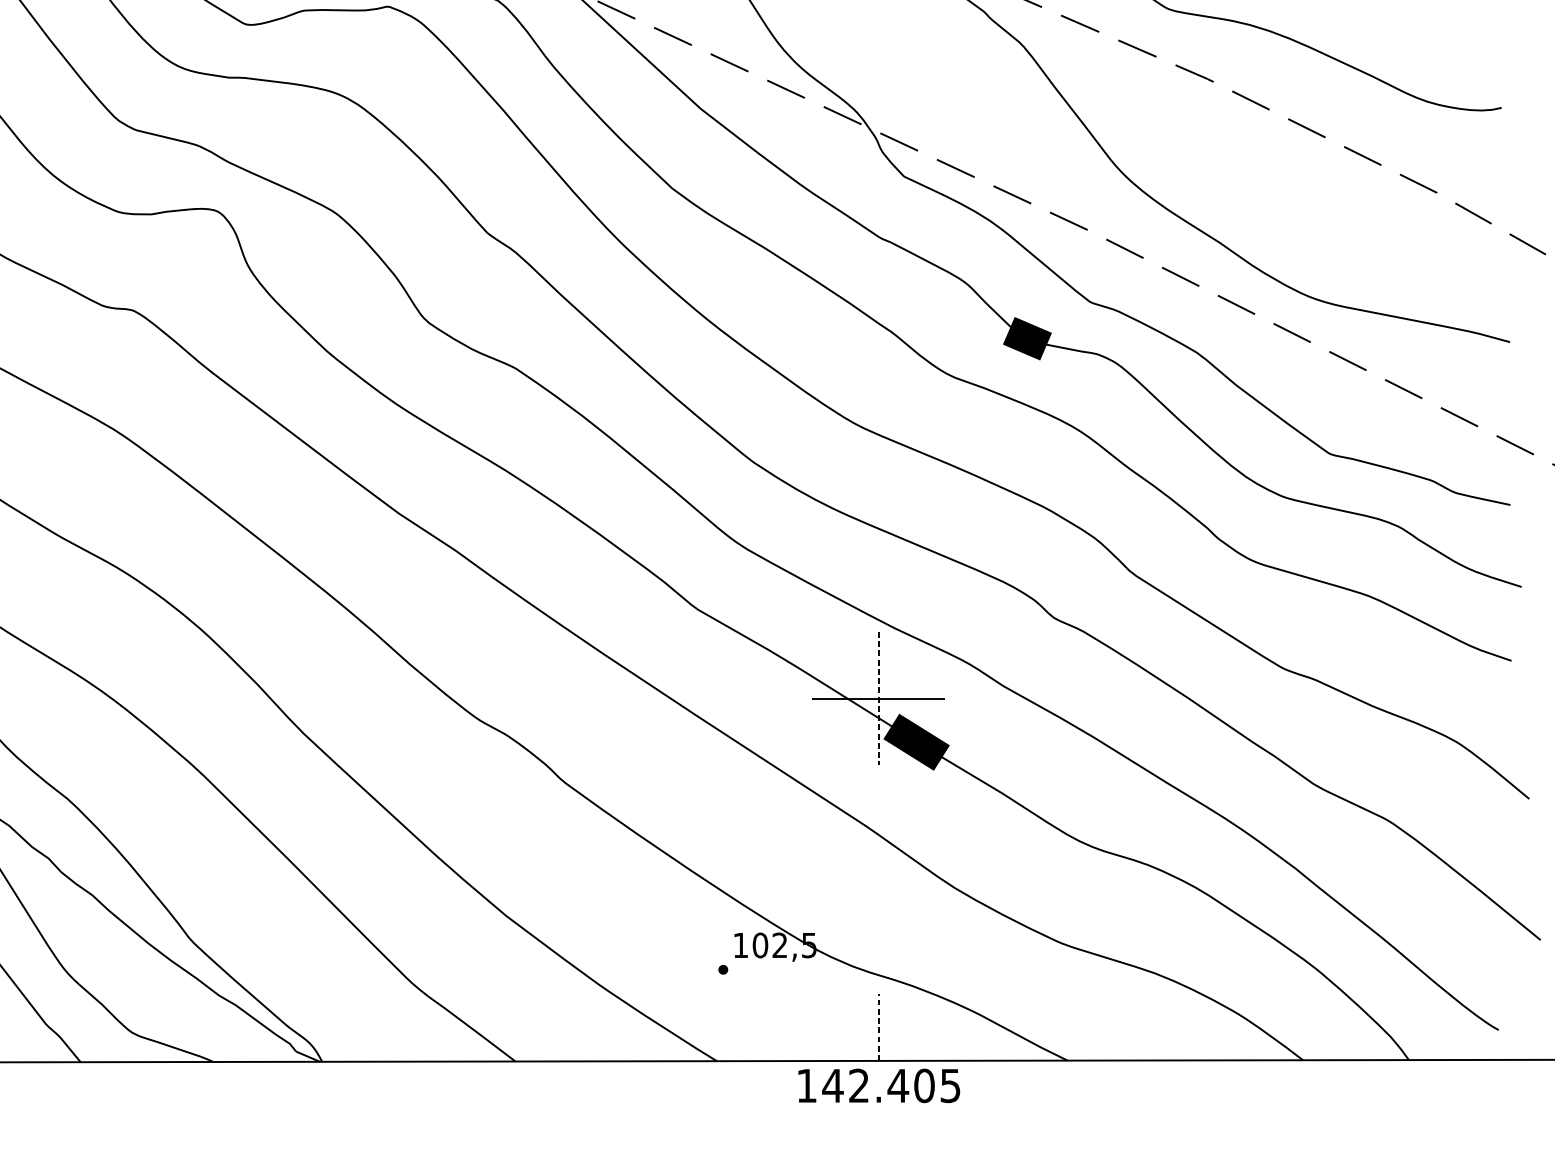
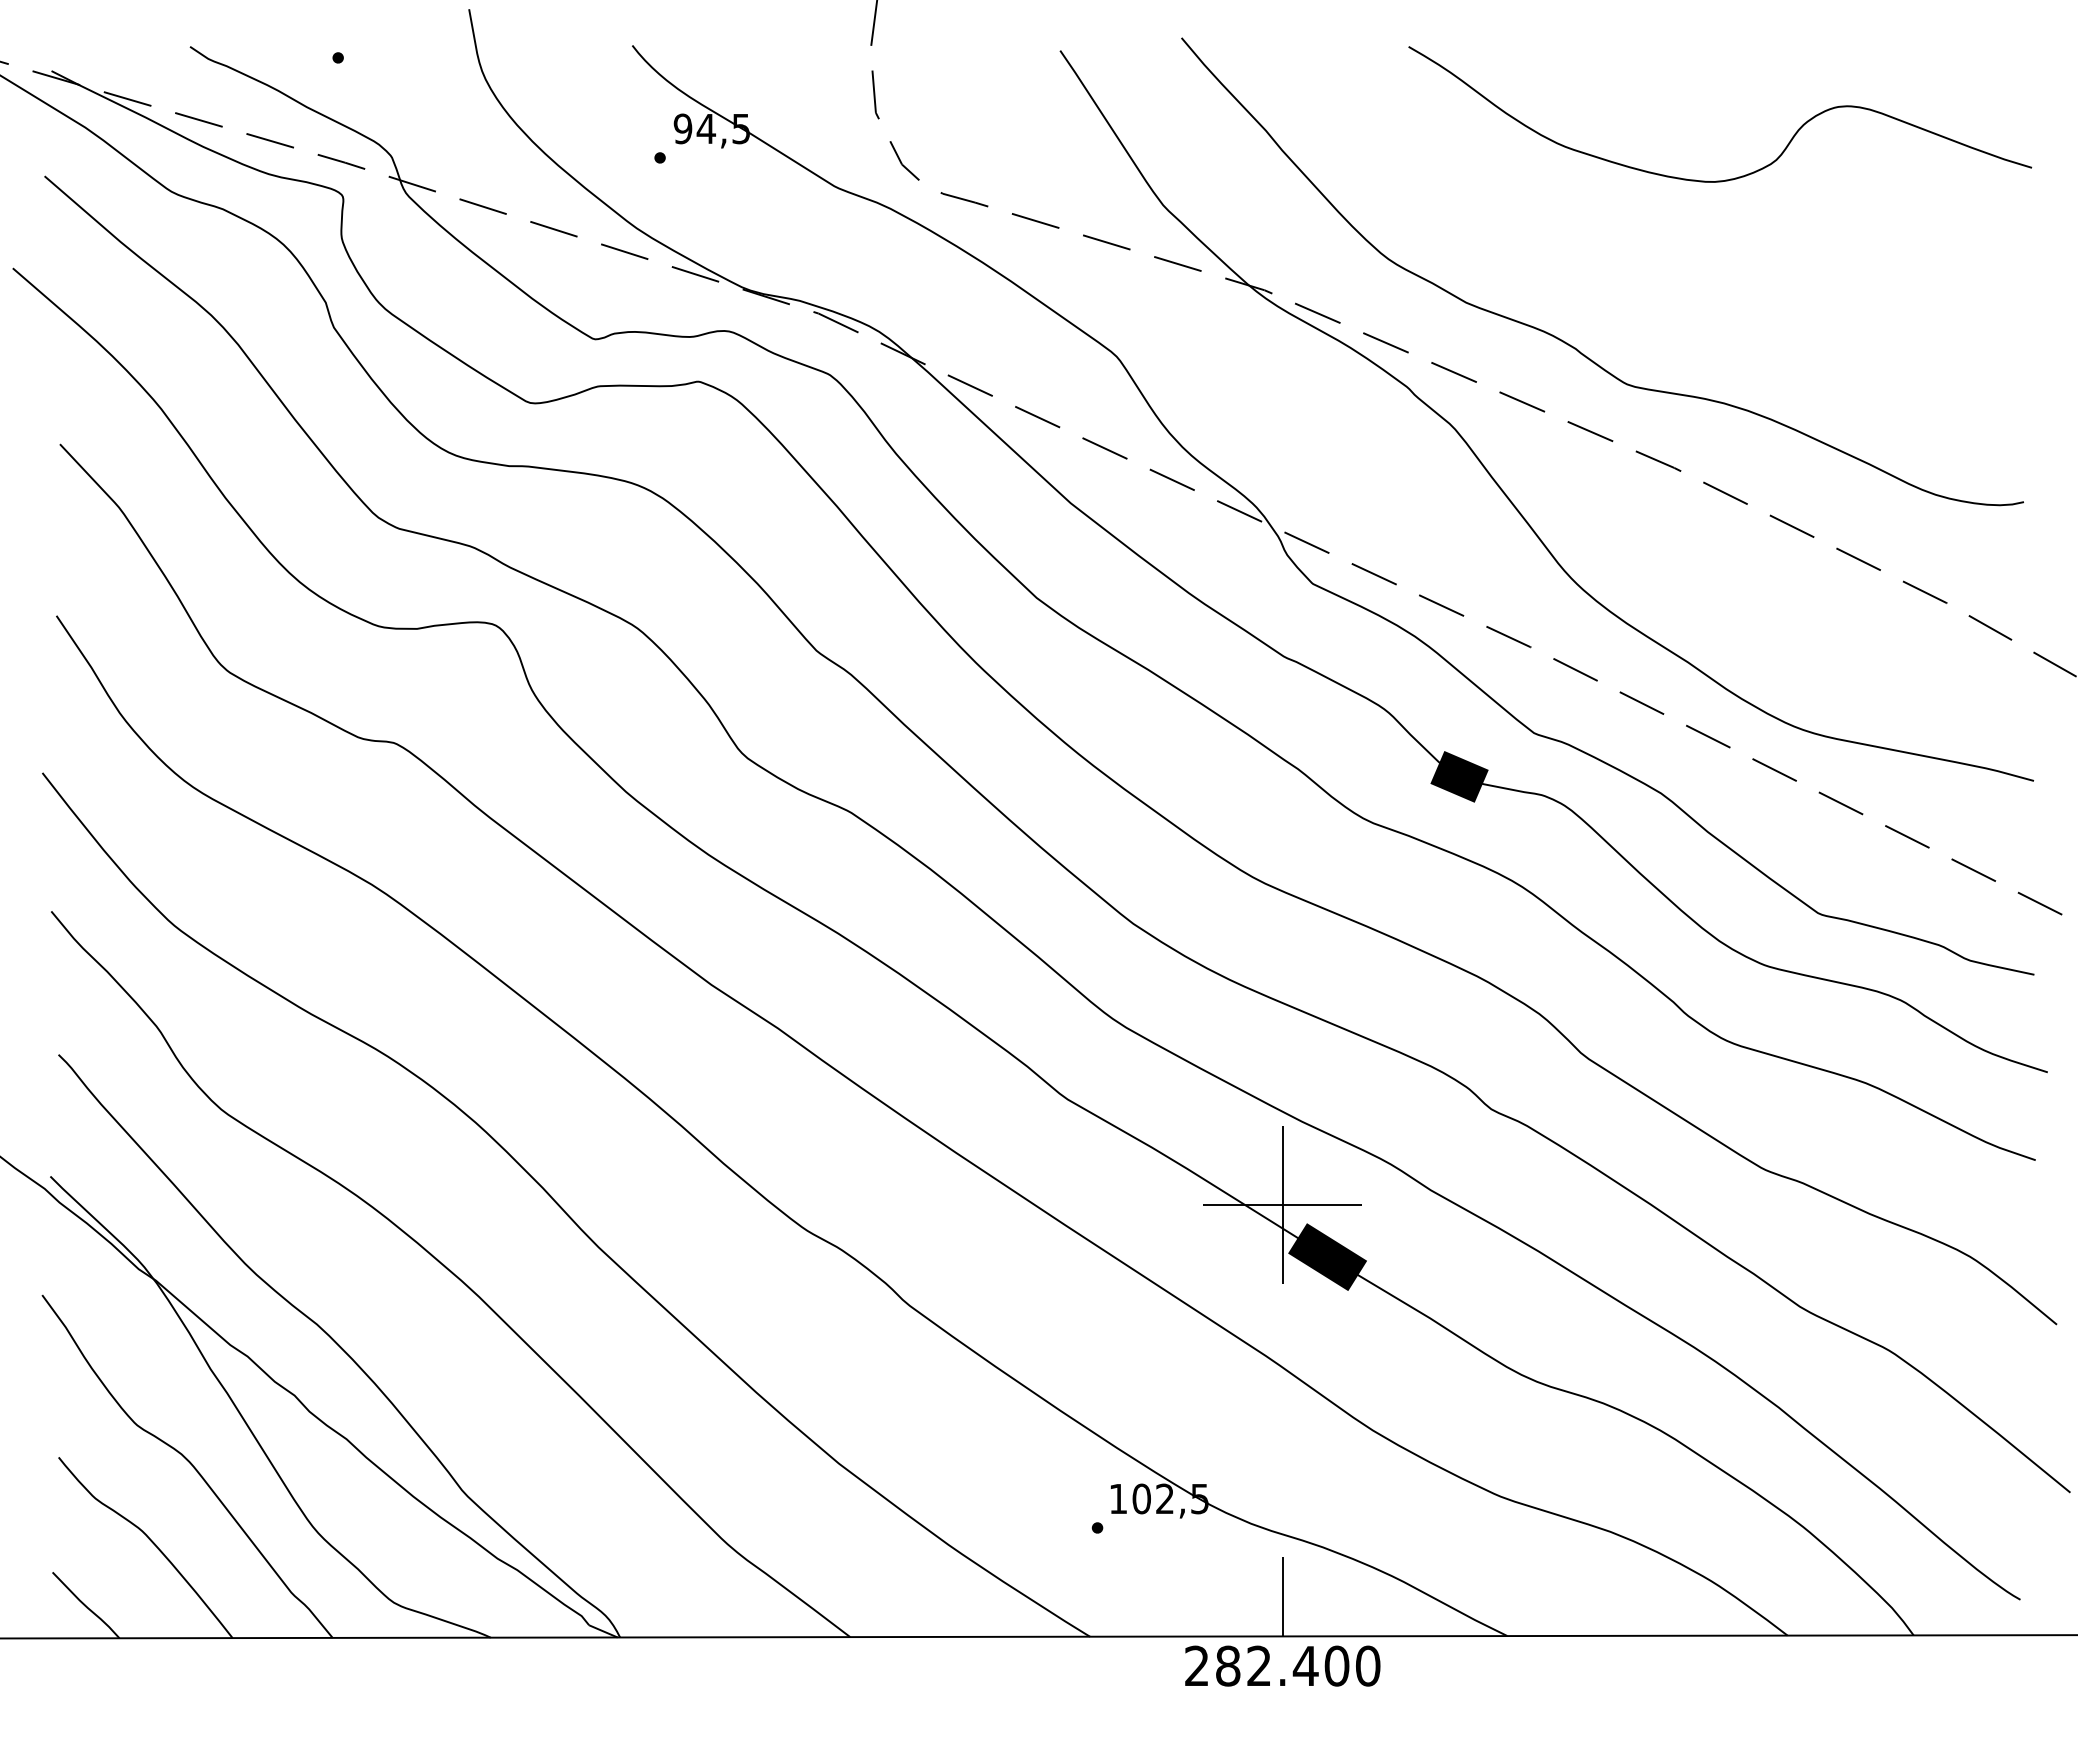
line: (878, 698) -> (1282, 1205), dashed -> solid
line: (878, 1027) -> (1282, 1596), dashed -> solid
text: (878, 1085) -> (1282, 1665), 142.405 -> 282.400

